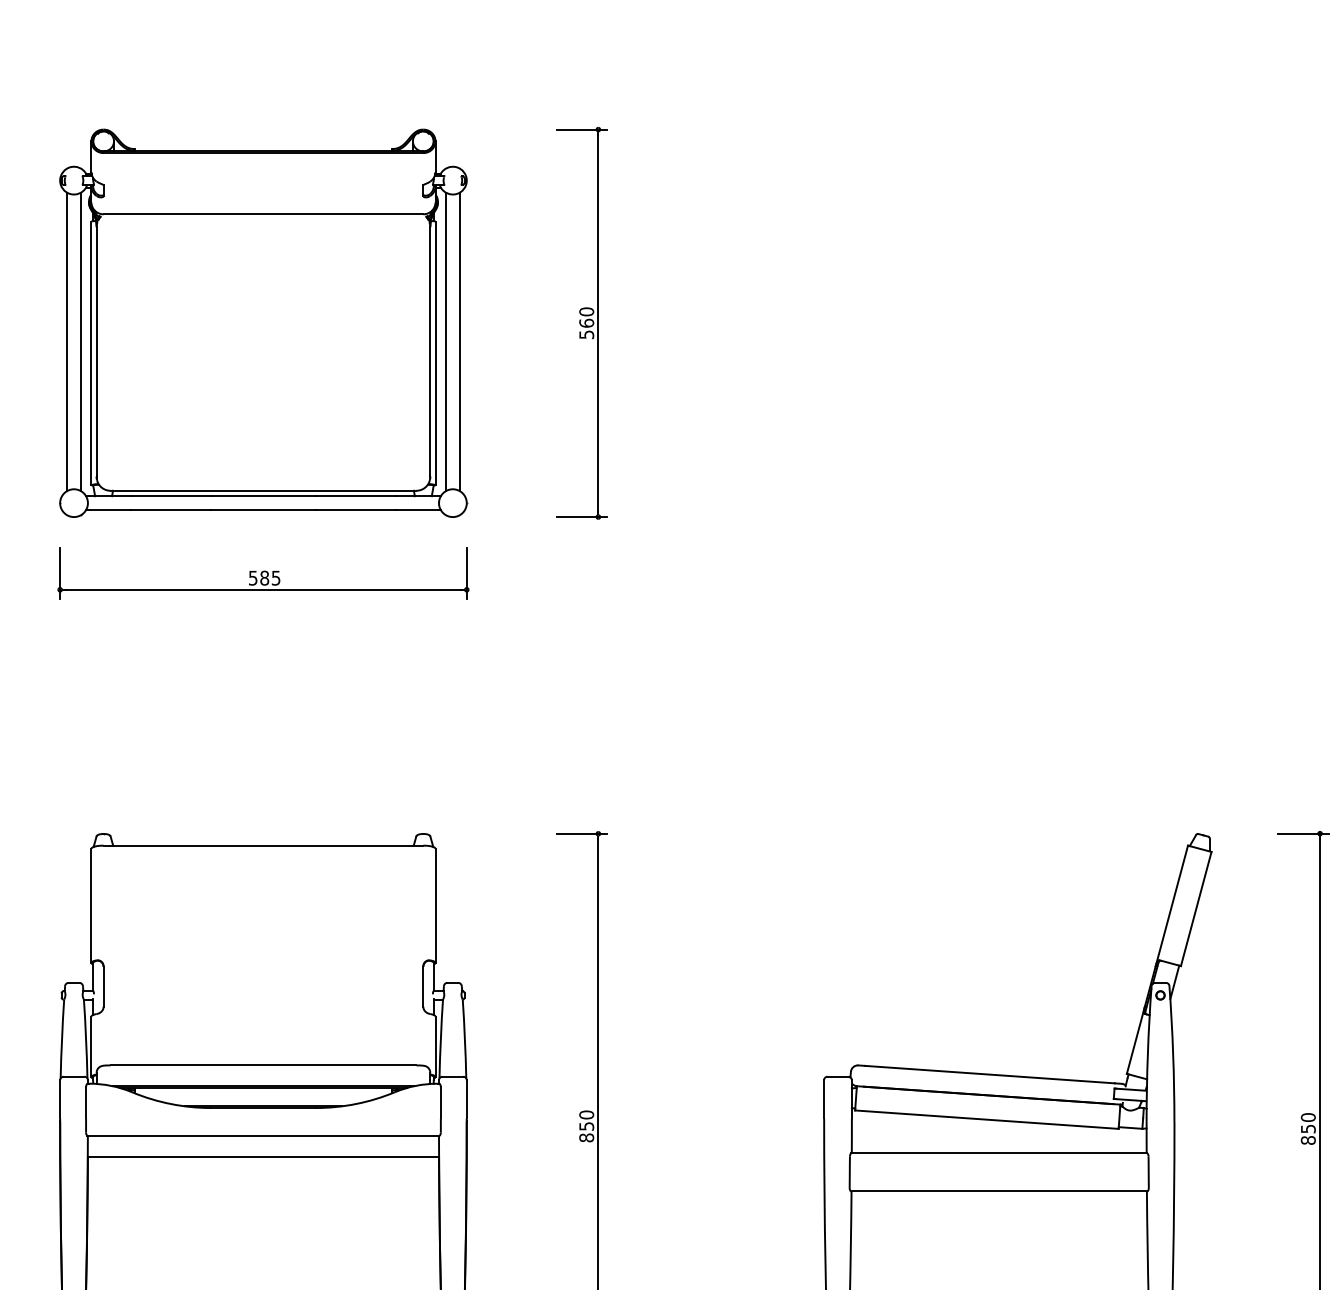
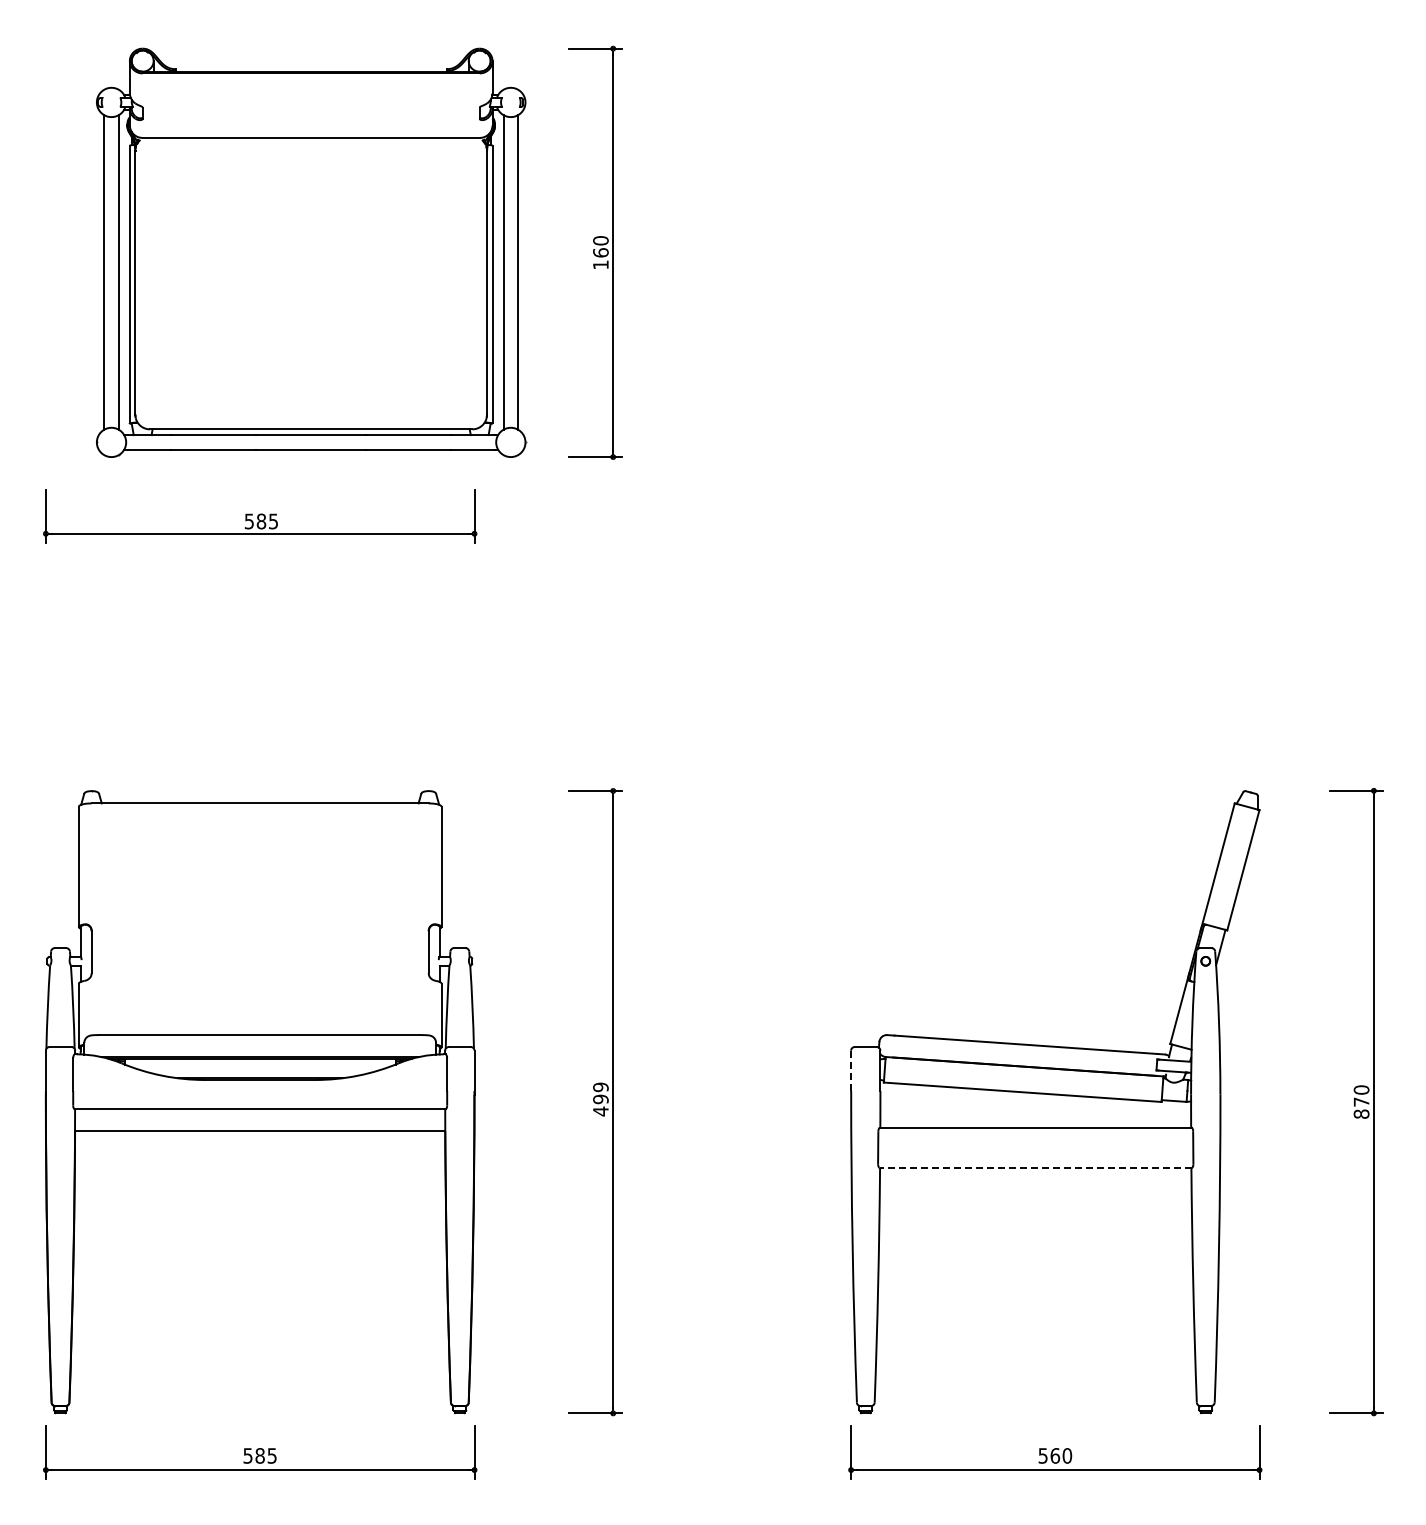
part: (263, 322) -> (311, 252), moved
text: (586, 334) -> (600, 264), 560 -> 160
line: (824, 1099) -> (851, 1071), solid -> dashed
text: (586, 1126) -> (600, 1099), 850 -> 499
text: (1308, 1128) -> (1361, 1101), 850 -> 870
line: (999, 1191) -> (1035, 1167), solid -> dashed

